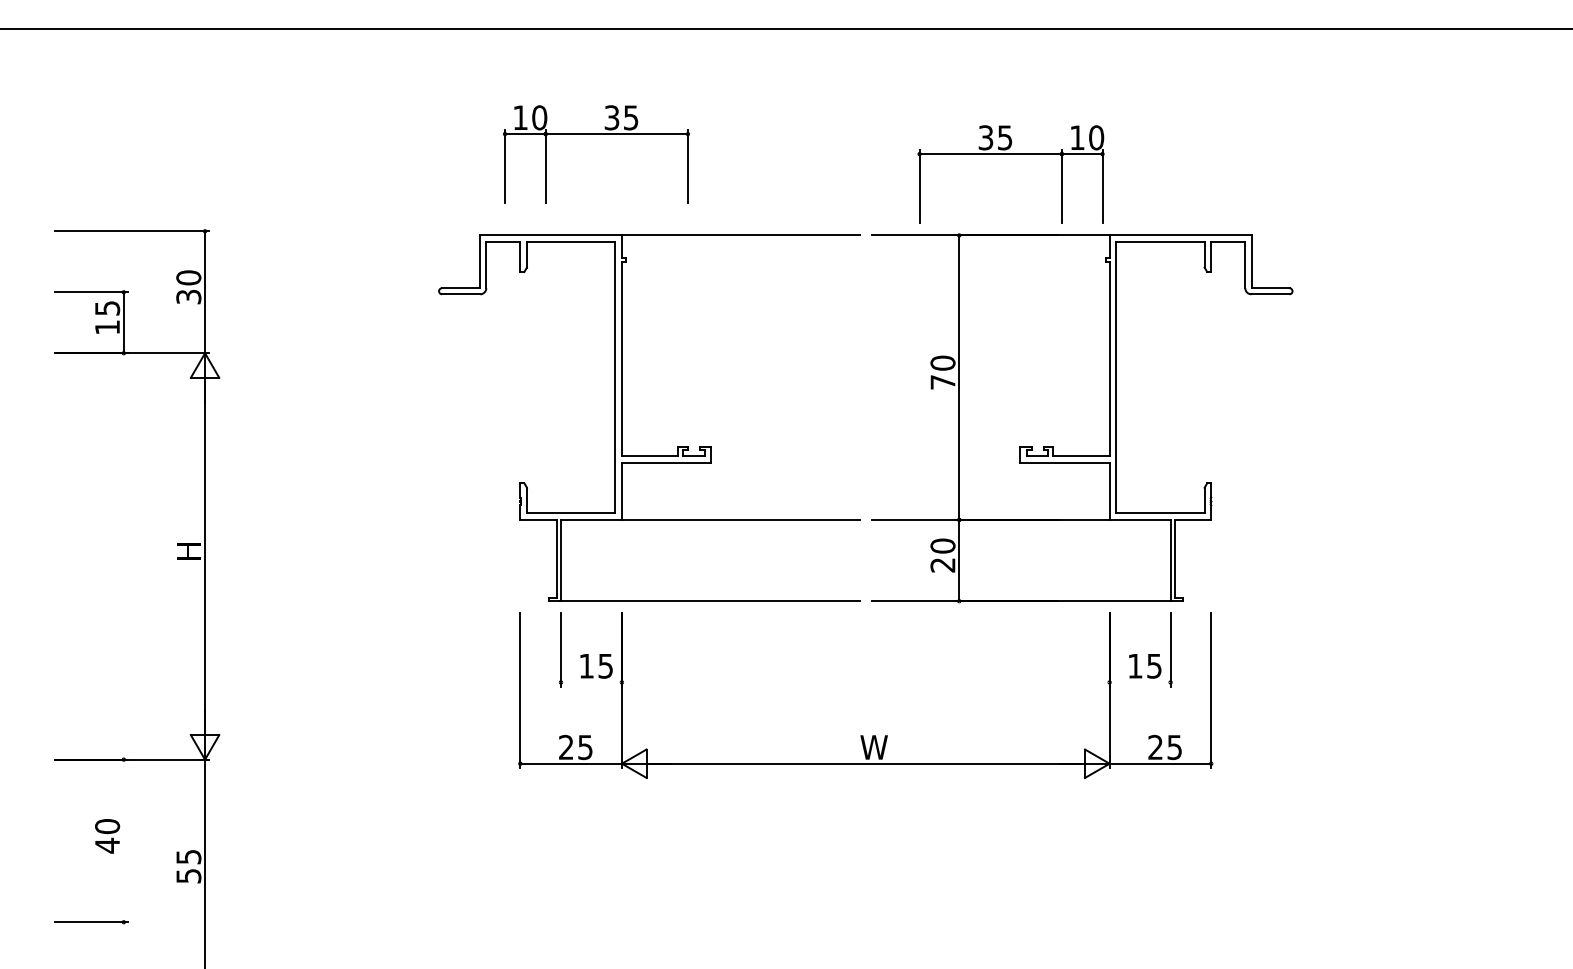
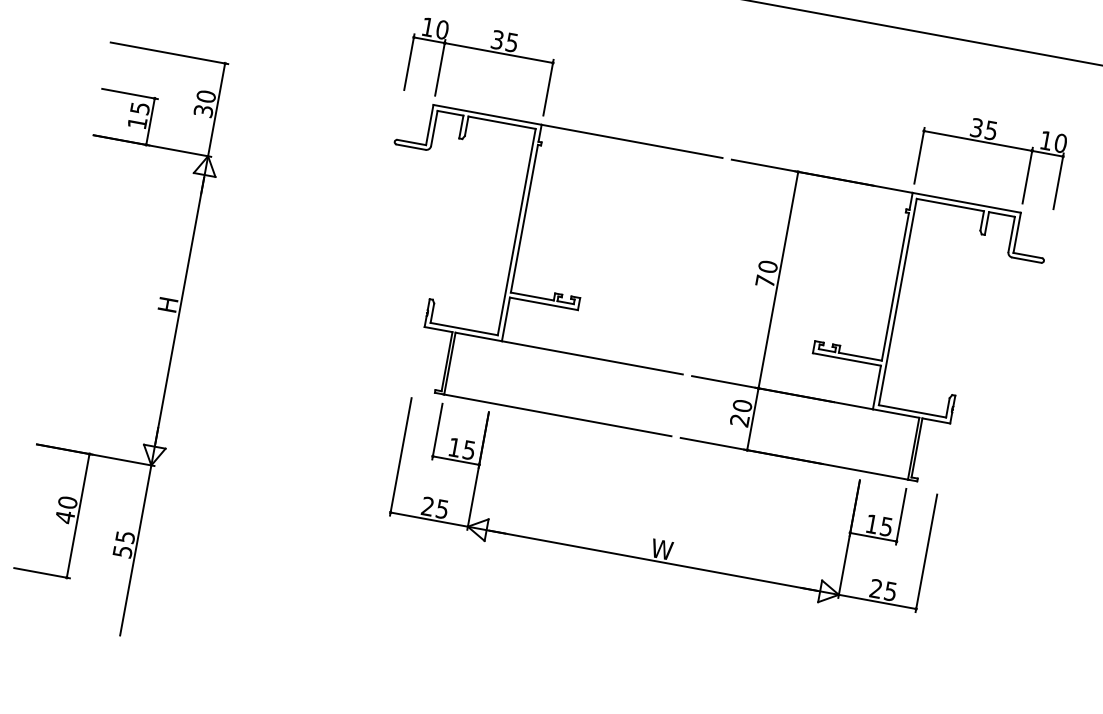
part: (596, 134) -> (483, 50), moved
part: (1010, 154) -> (993, 144), moved
line: (590, 682) -> (455, 460), added
line: (1139, 682) -> (872, 537), added
line: (123, 840) -> (78, 515), added

